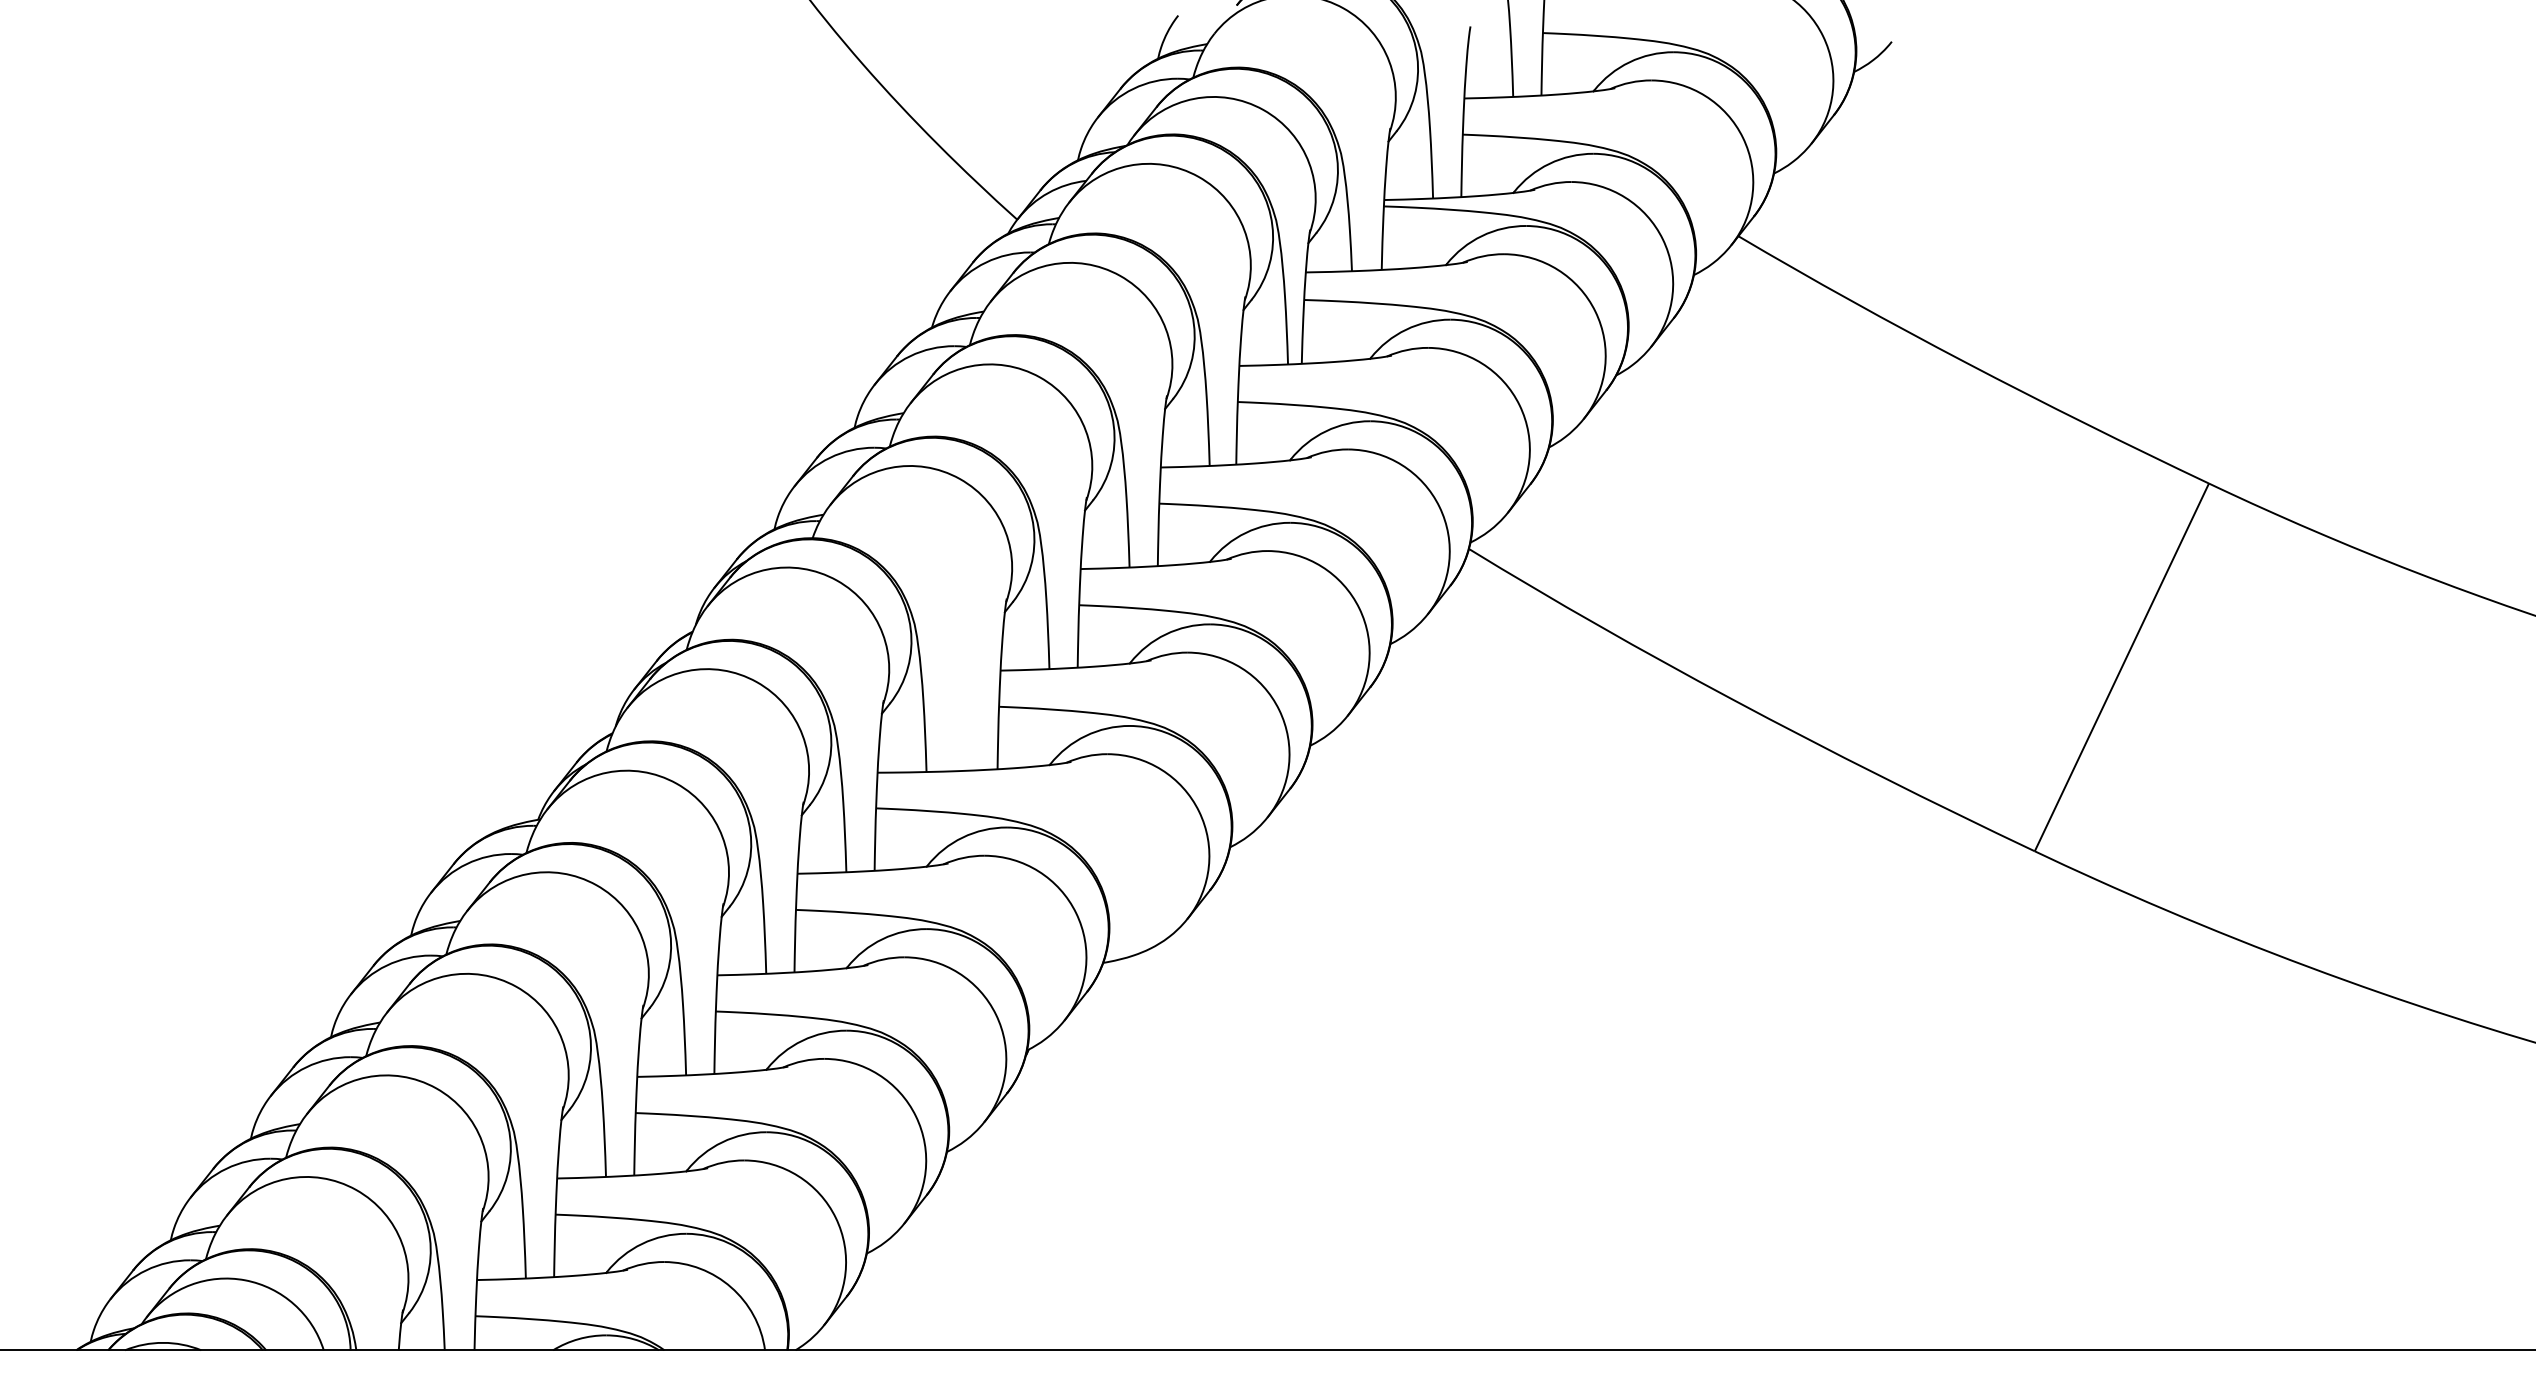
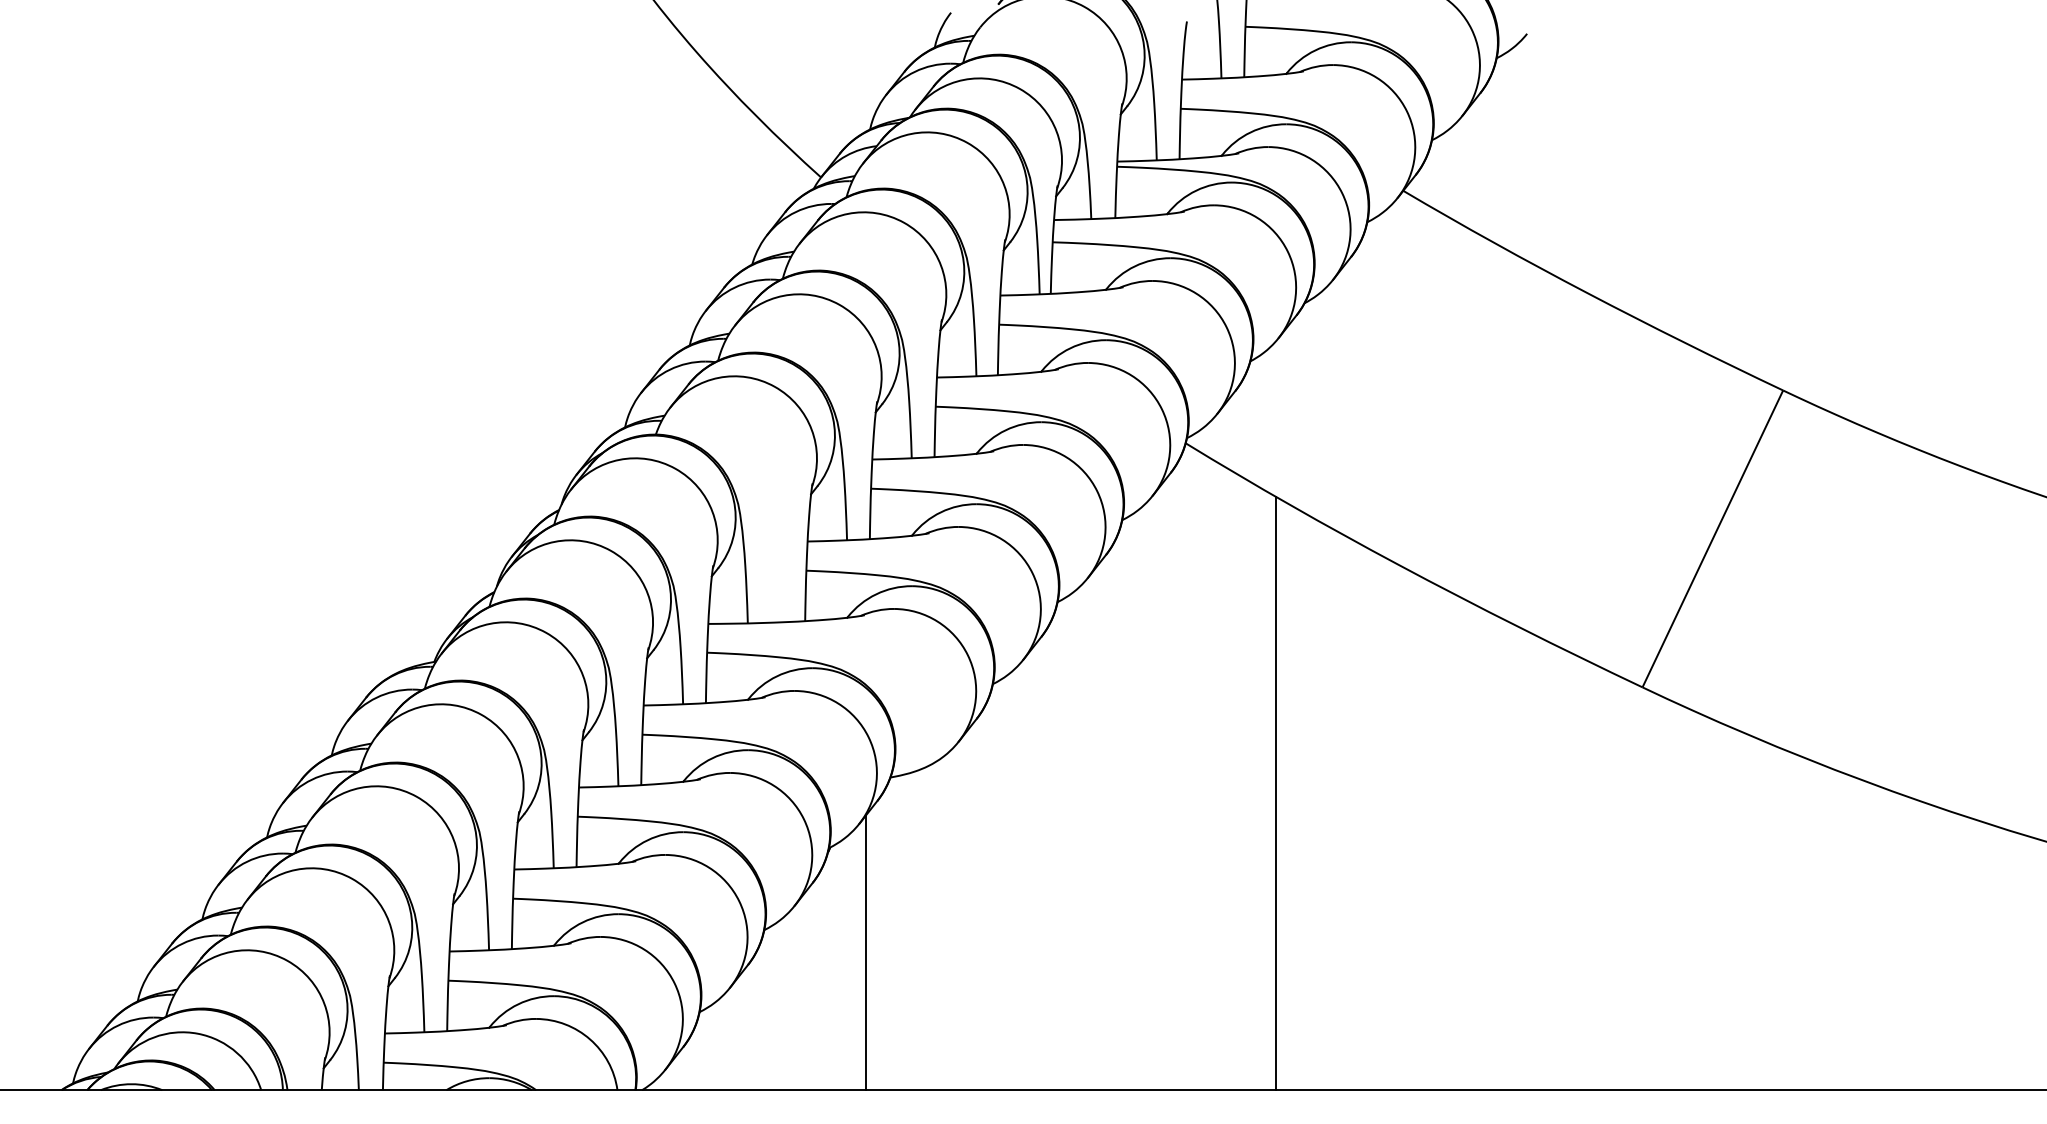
line: (1581, 982) -> (1276, 793), added
line: (1072, 1180) -> (865, 953), added

